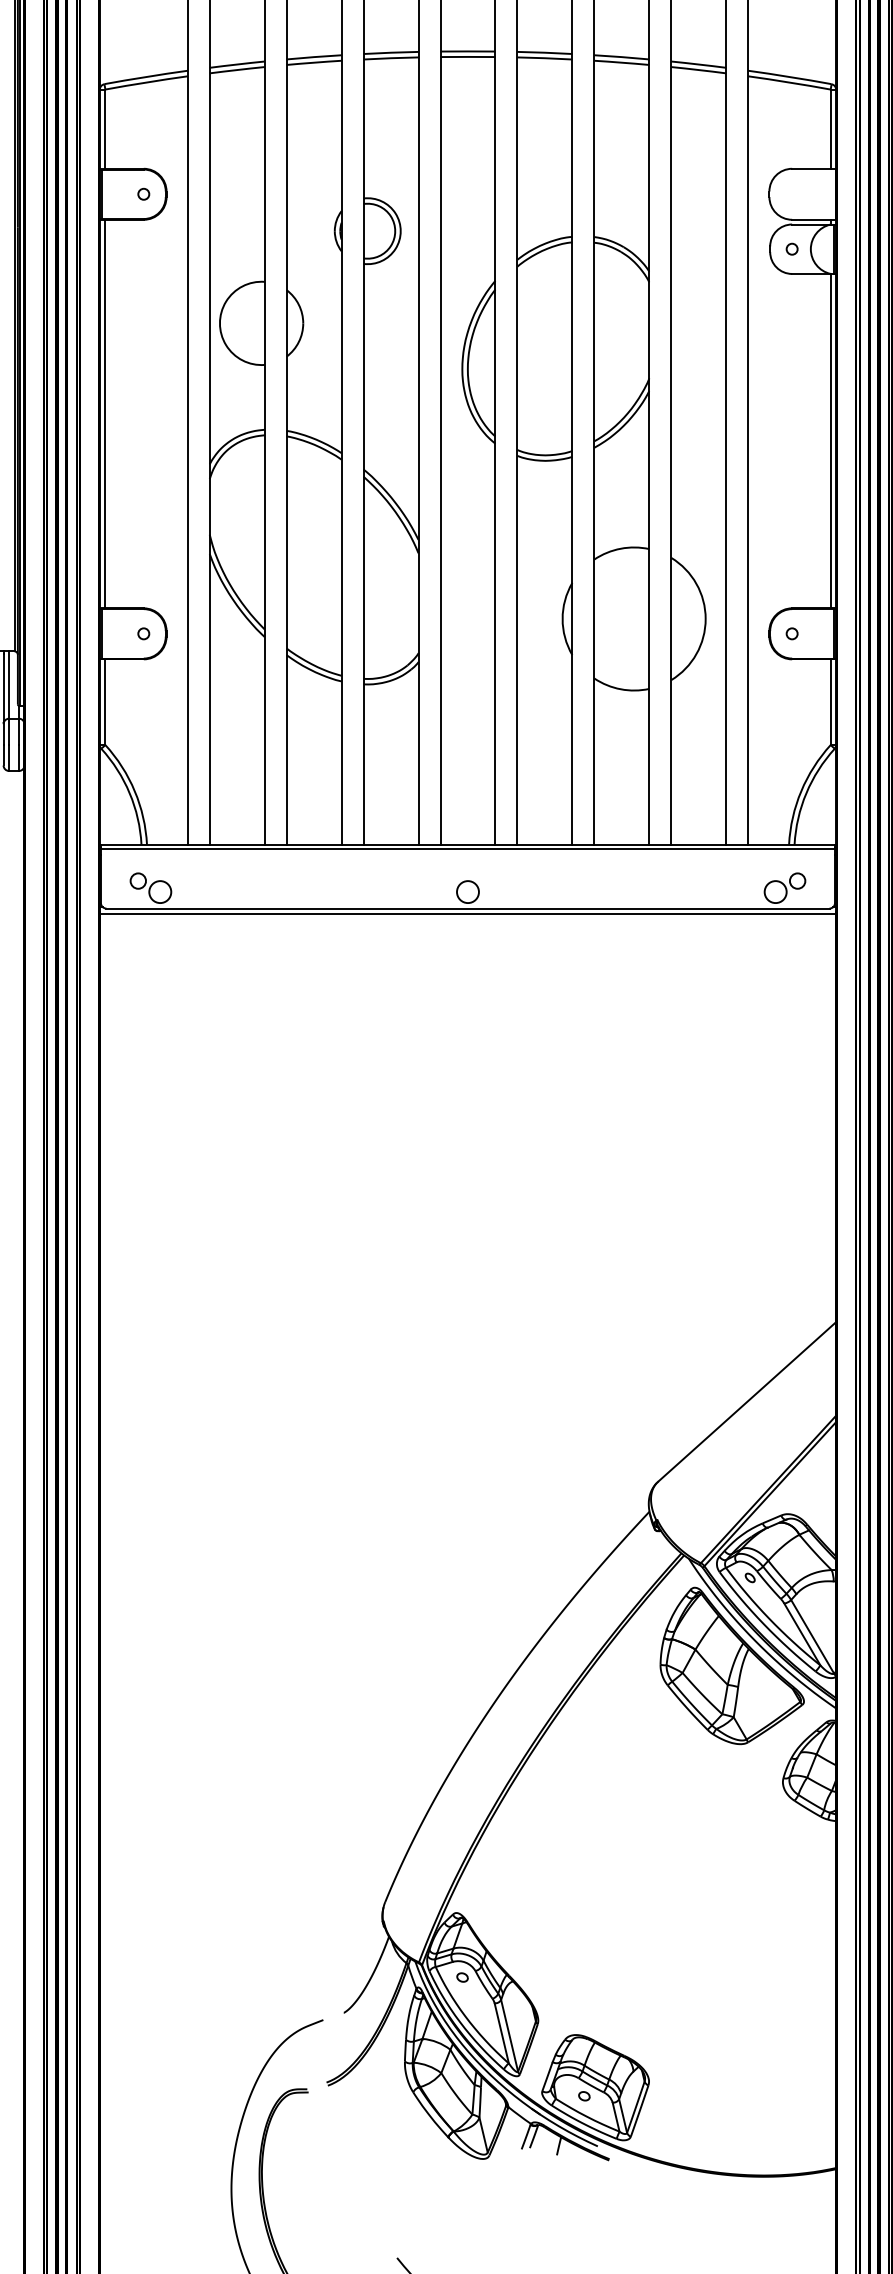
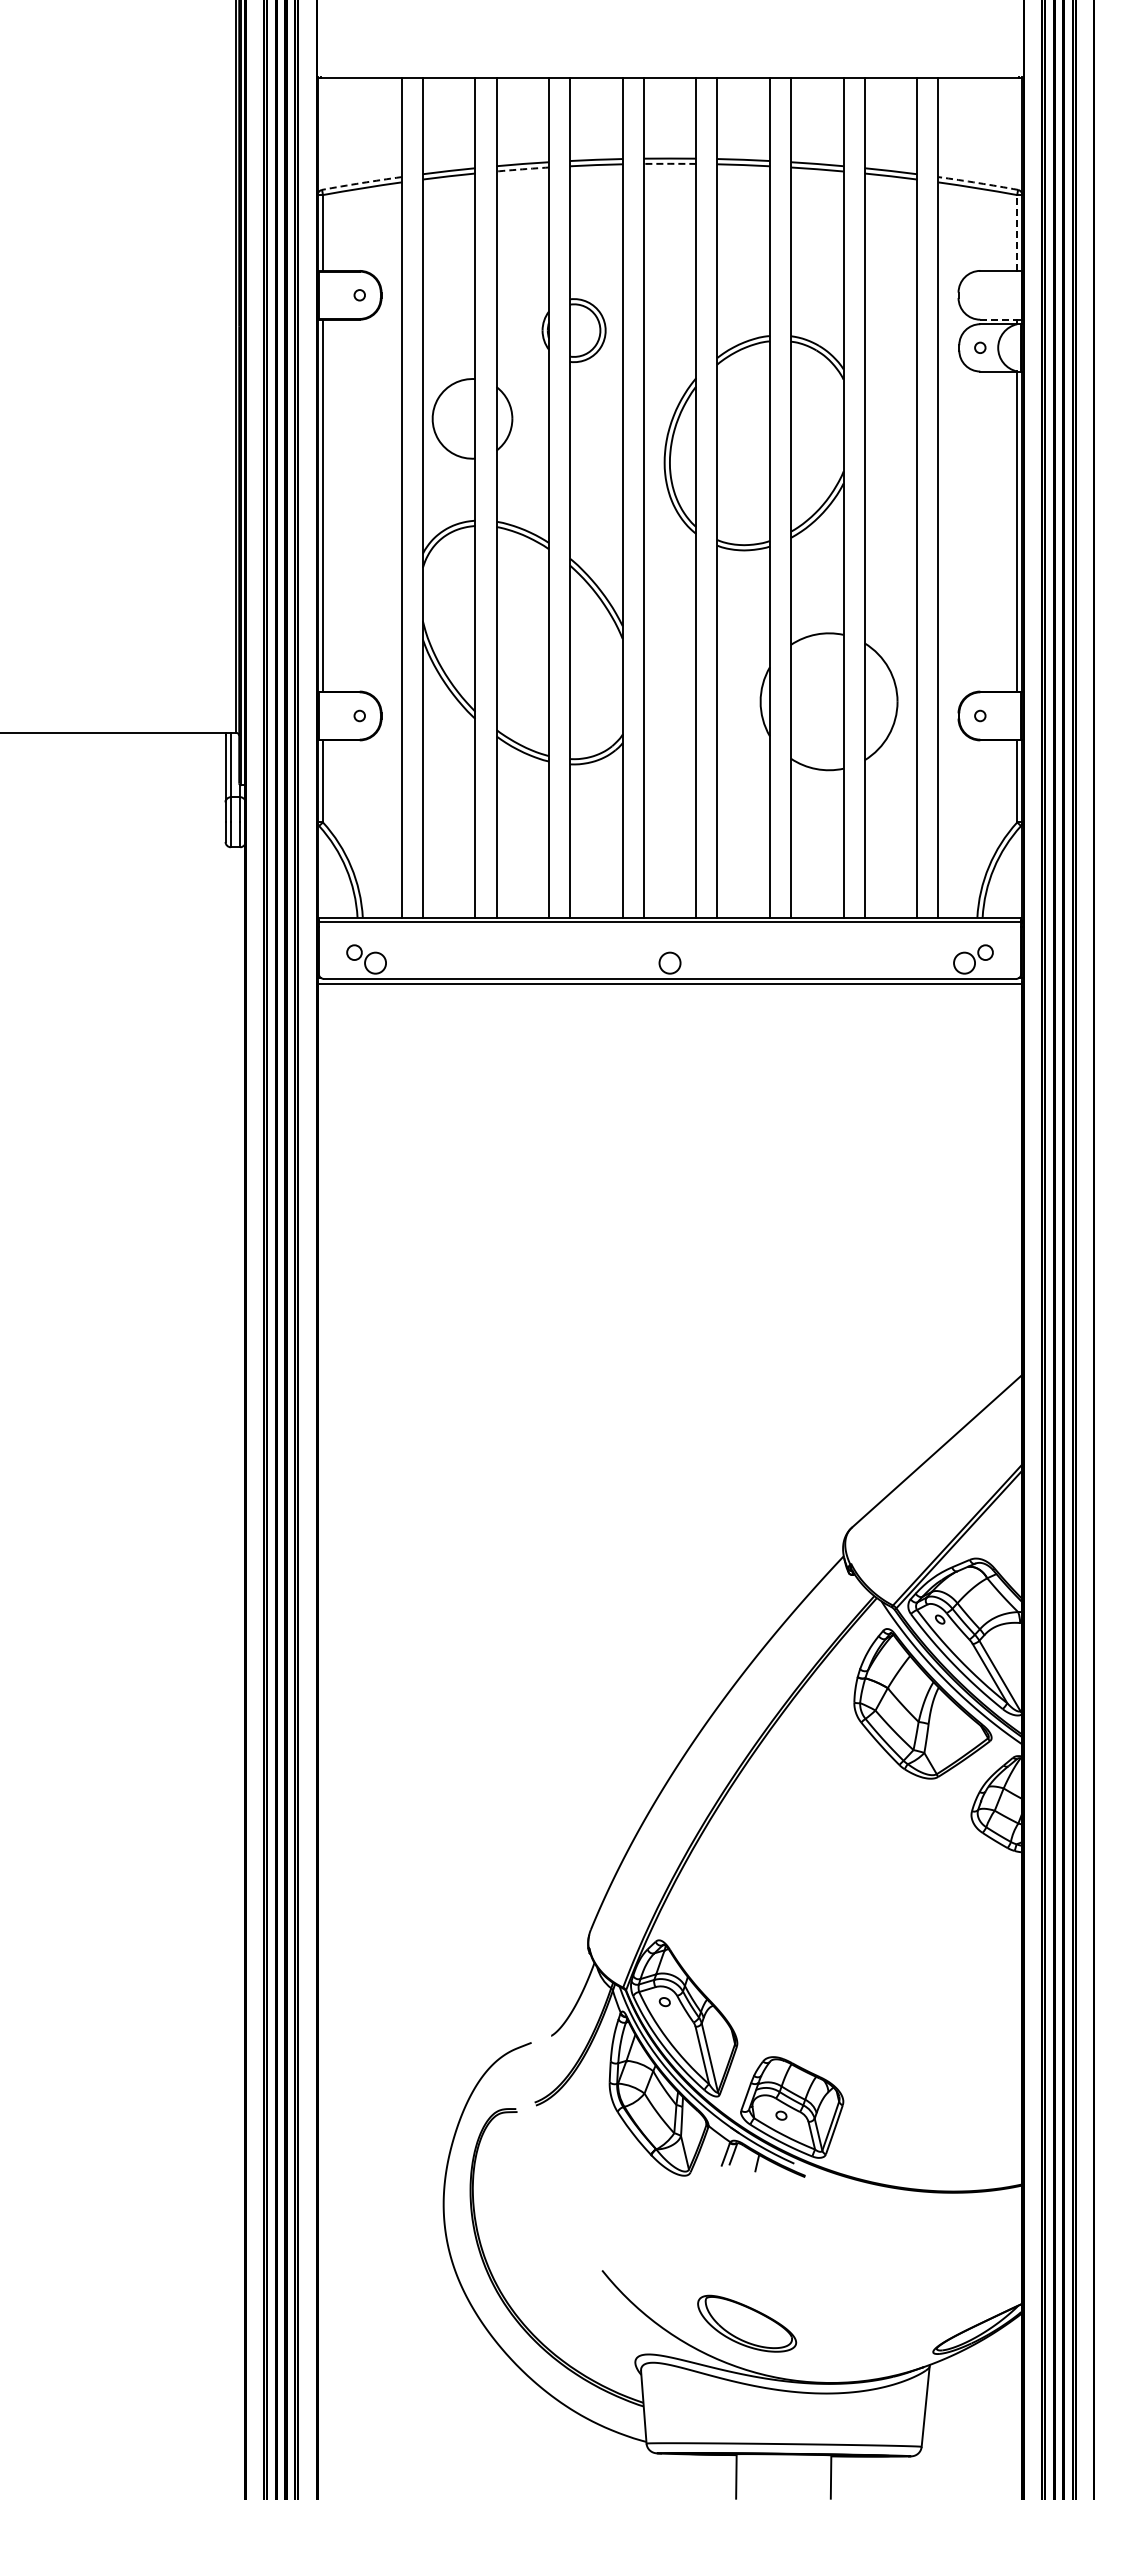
line: (468, 56) -> (670, 163), solid -> dashed
arc: (313, 62) -> (522, 169), solid -> dashed
arc: (145, 77) -> (361, 183), solid -> dashed
arc: (790, 77) -> (978, 183), solid -> dashed
line: (831, 129) -> (1017, 233), solid -> dashed
line: (812, 219) -> (999, 319), solid -> dashed

